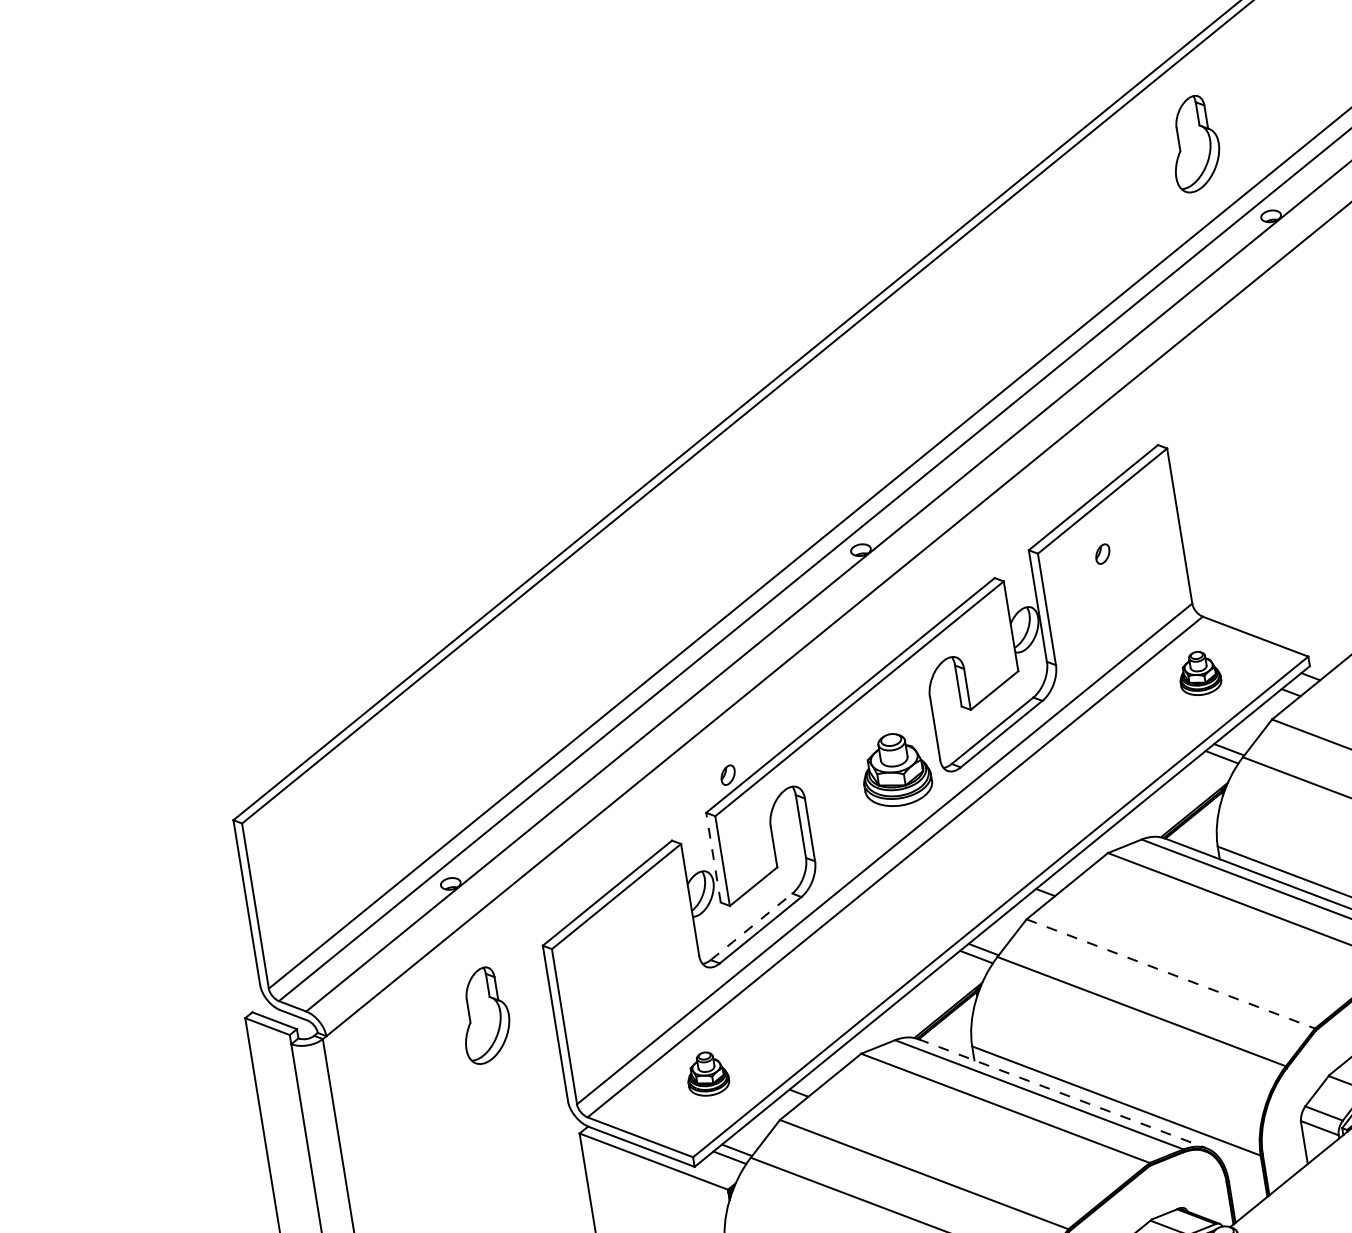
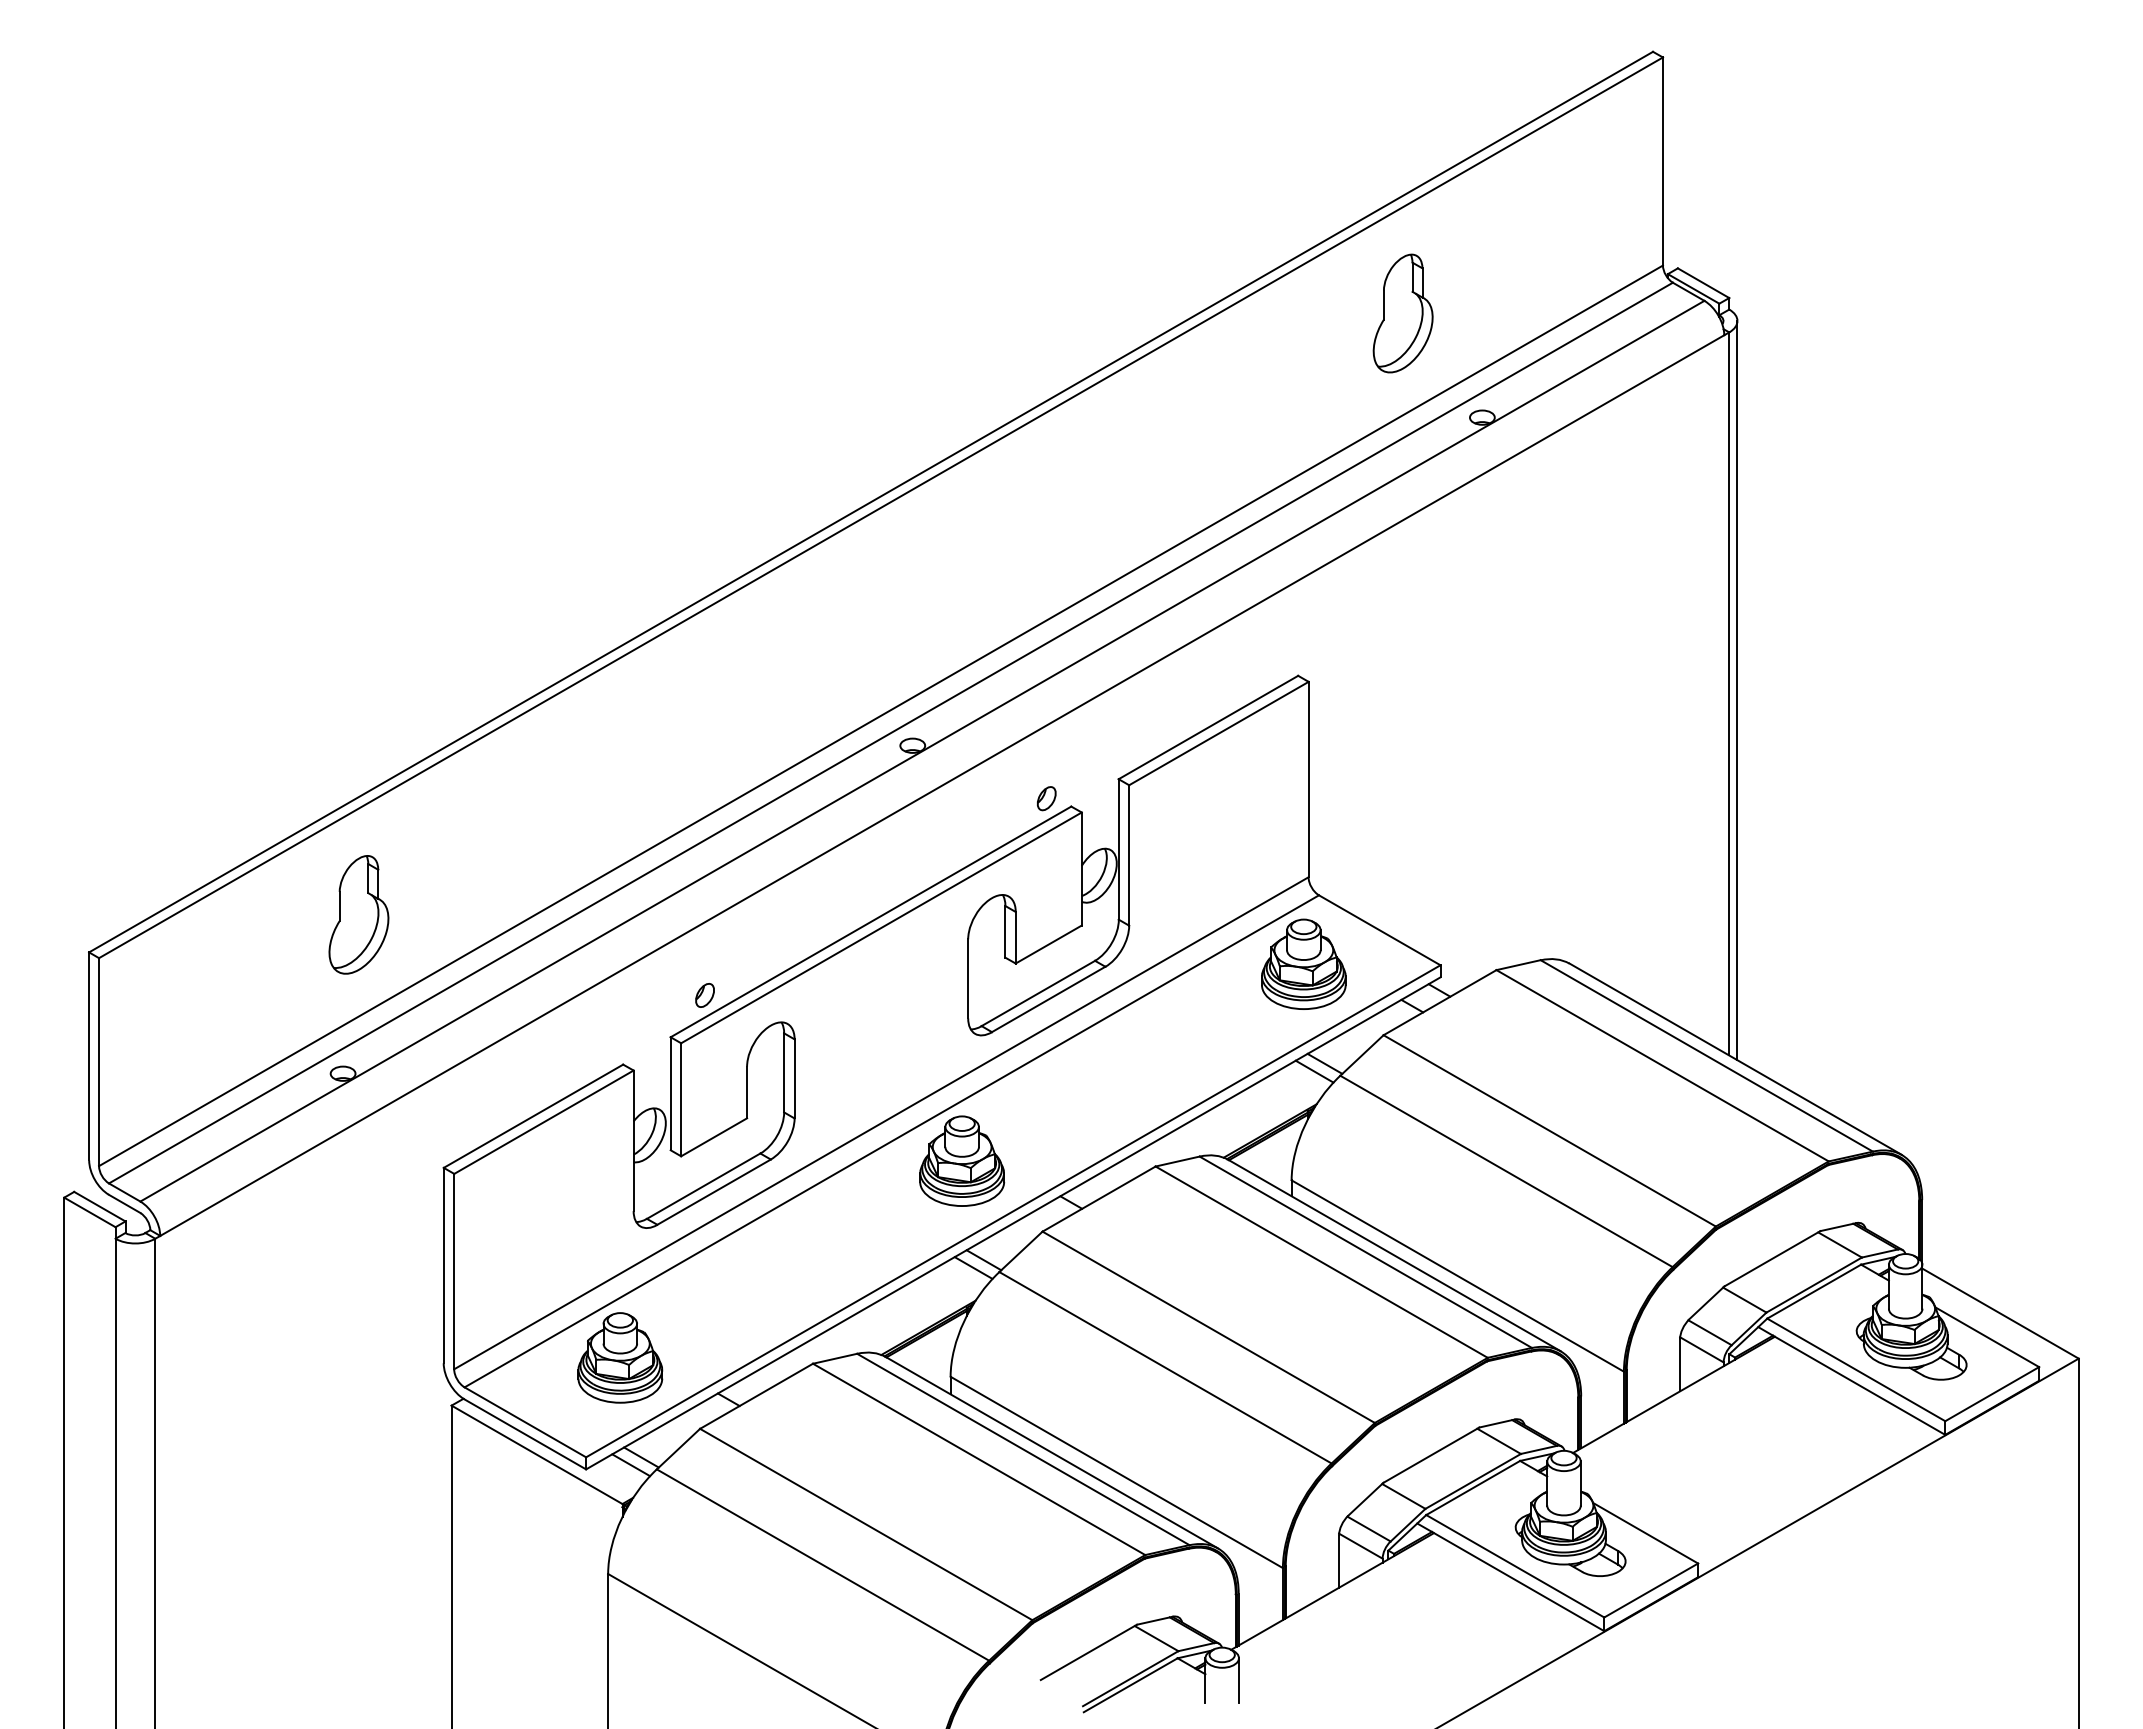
part: (1102, 554) -> (1046, 798), moved
part: (1199, 672) -> (1303, 963), size x1.67
part: (896, 769) -> (962, 1160), moved
line: (713, 857) -> (670, 1093), dashed -> solid
line: (752, 926) -> (704, 1185), dashed -> solid
line: (1170, 974) -> (1208, 1327), dashed -> solid
part: (484, 1015) -> (358, 914), moved
part: (707, 1073) -> (620, 1357), size x1.67
line: (1062, 1093) -> (1052, 1452), dashed -> solid

